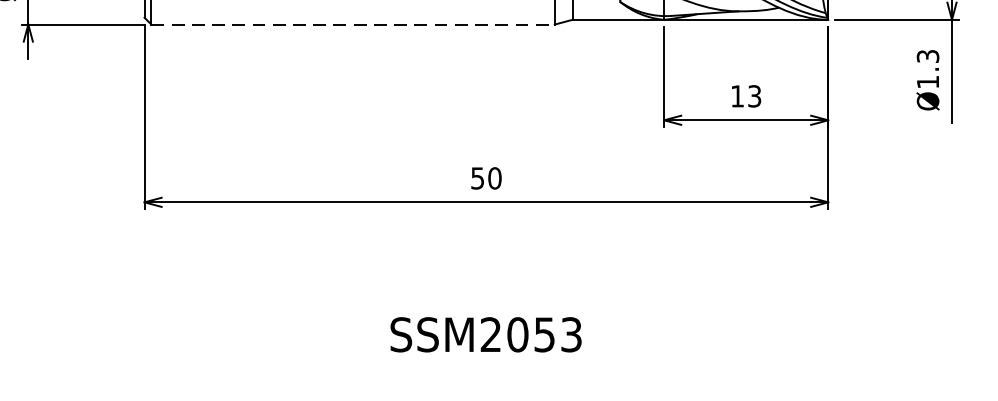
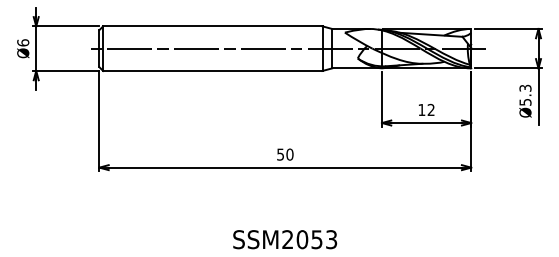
line: (352, 23) -> (212, 70), dashed -> solid
text: (928, 82) -> (525, 102), Ø1.3 -> Ø5.3
text: (753, 97) -> (430, 110), 13 -> 12

